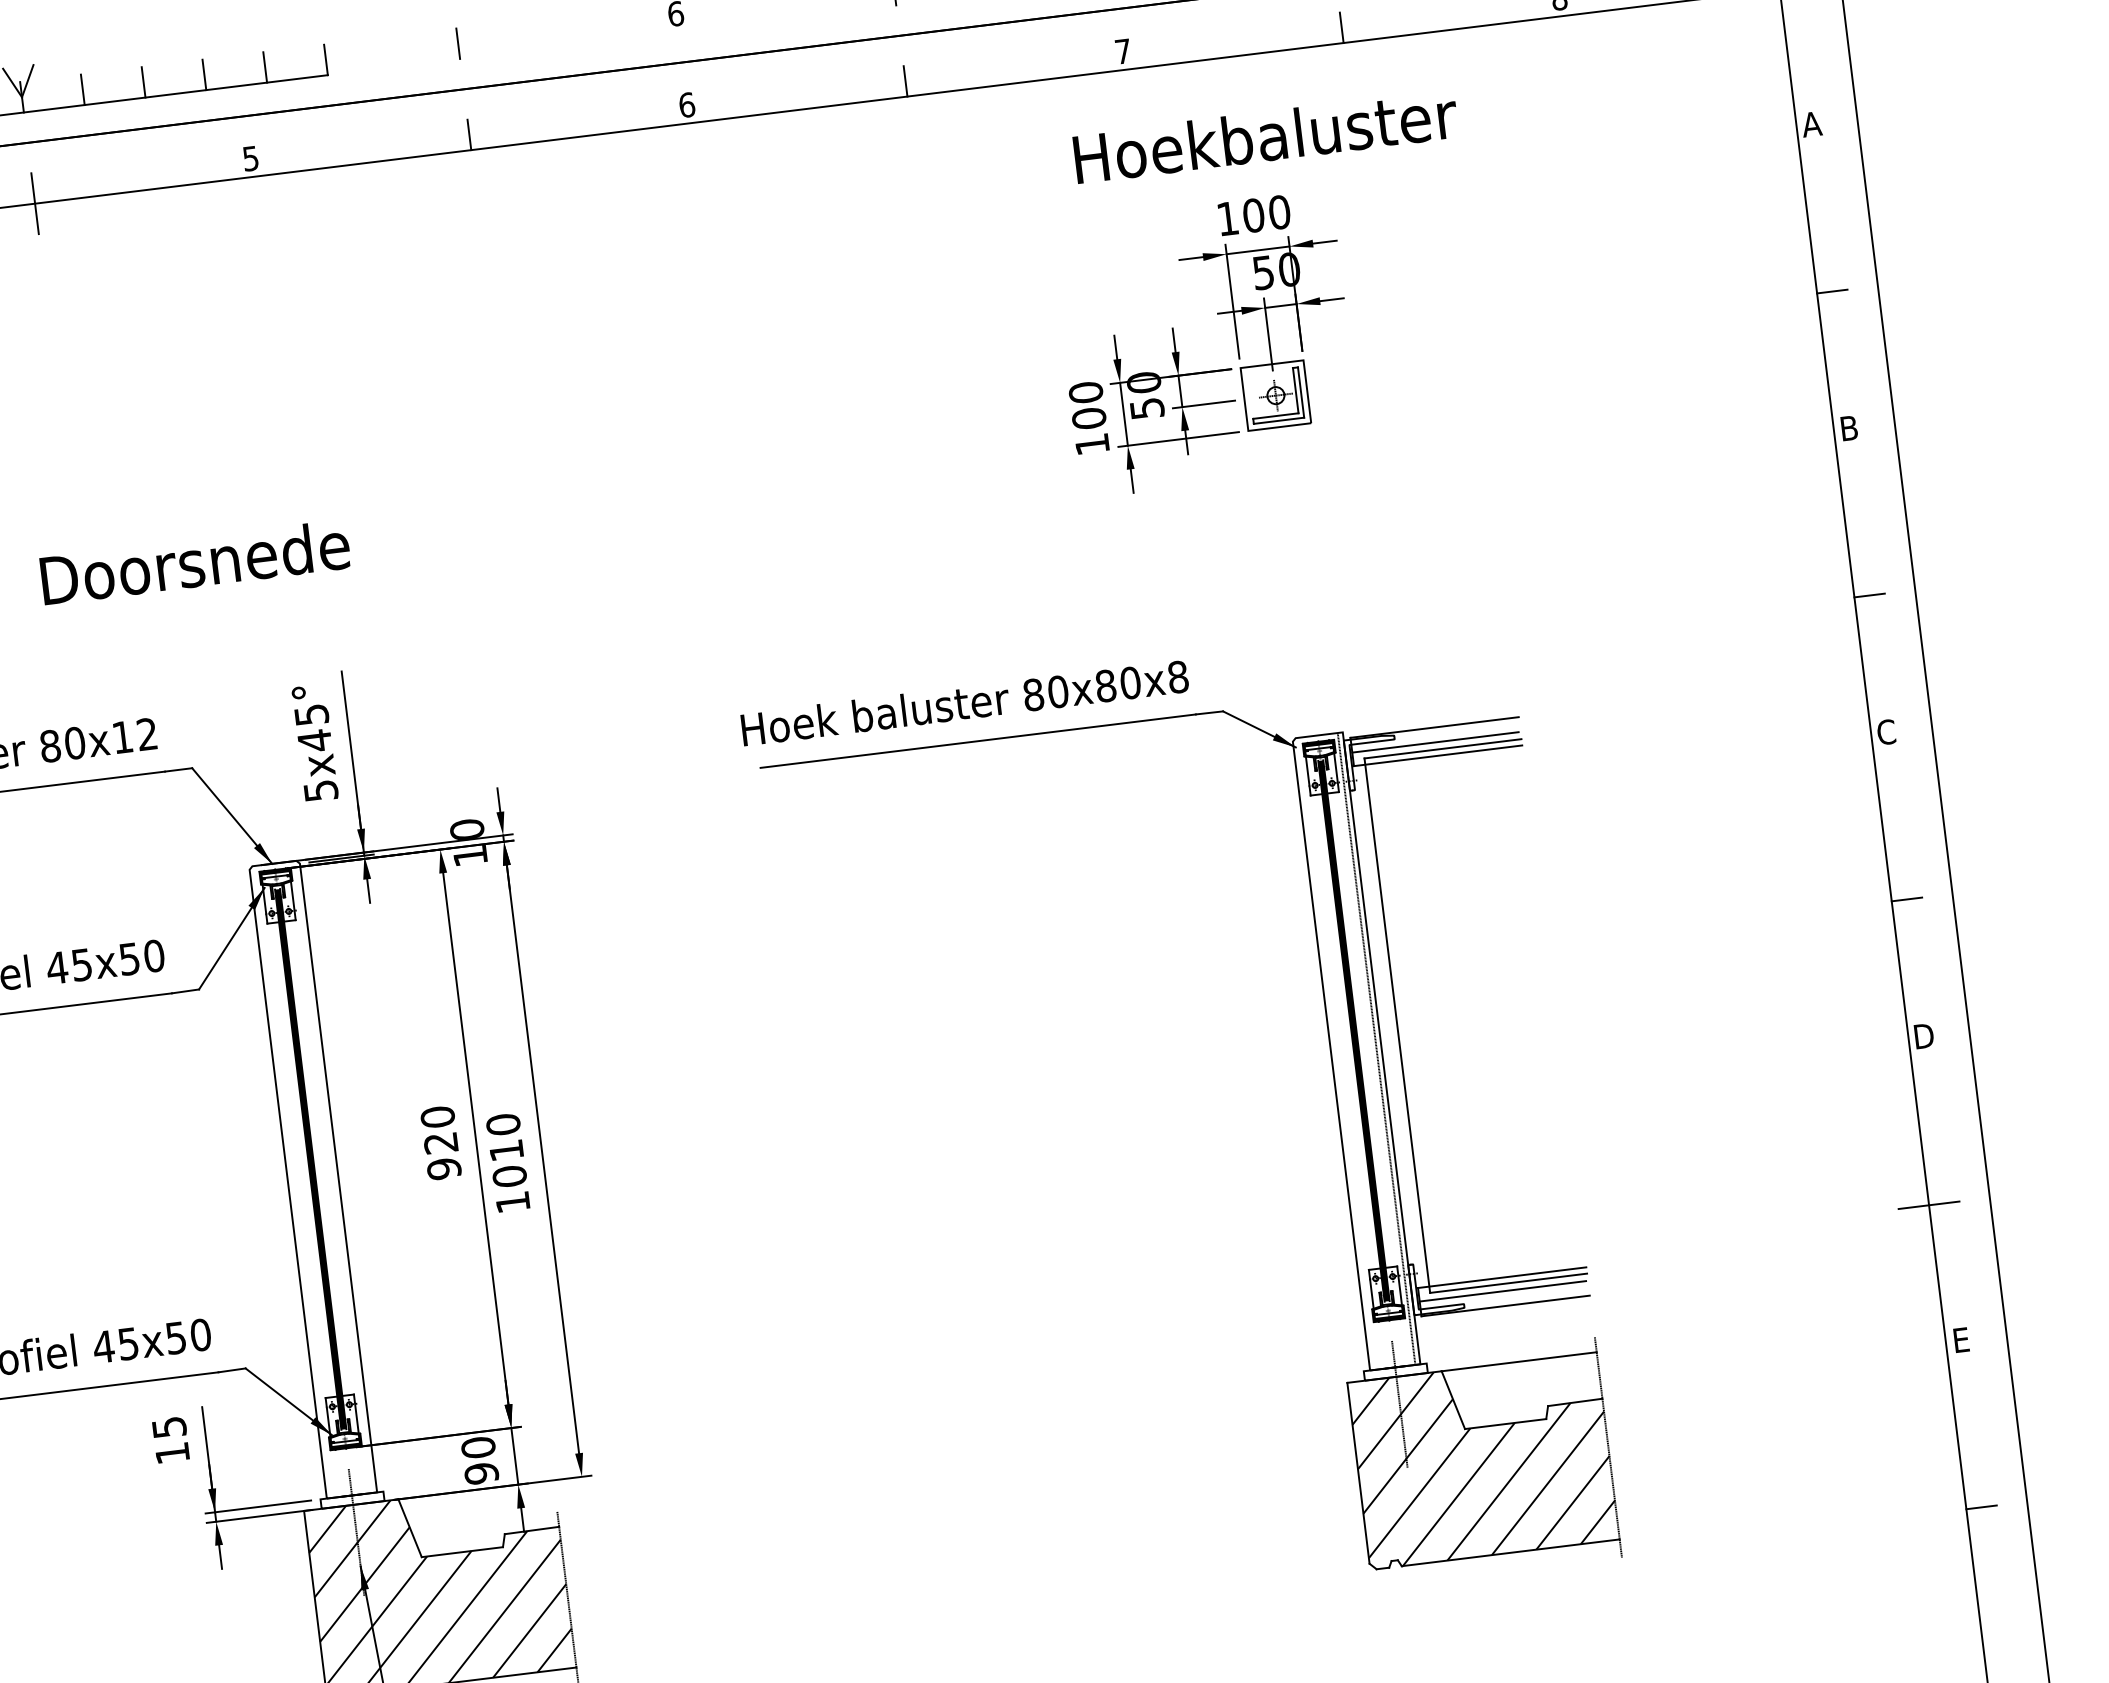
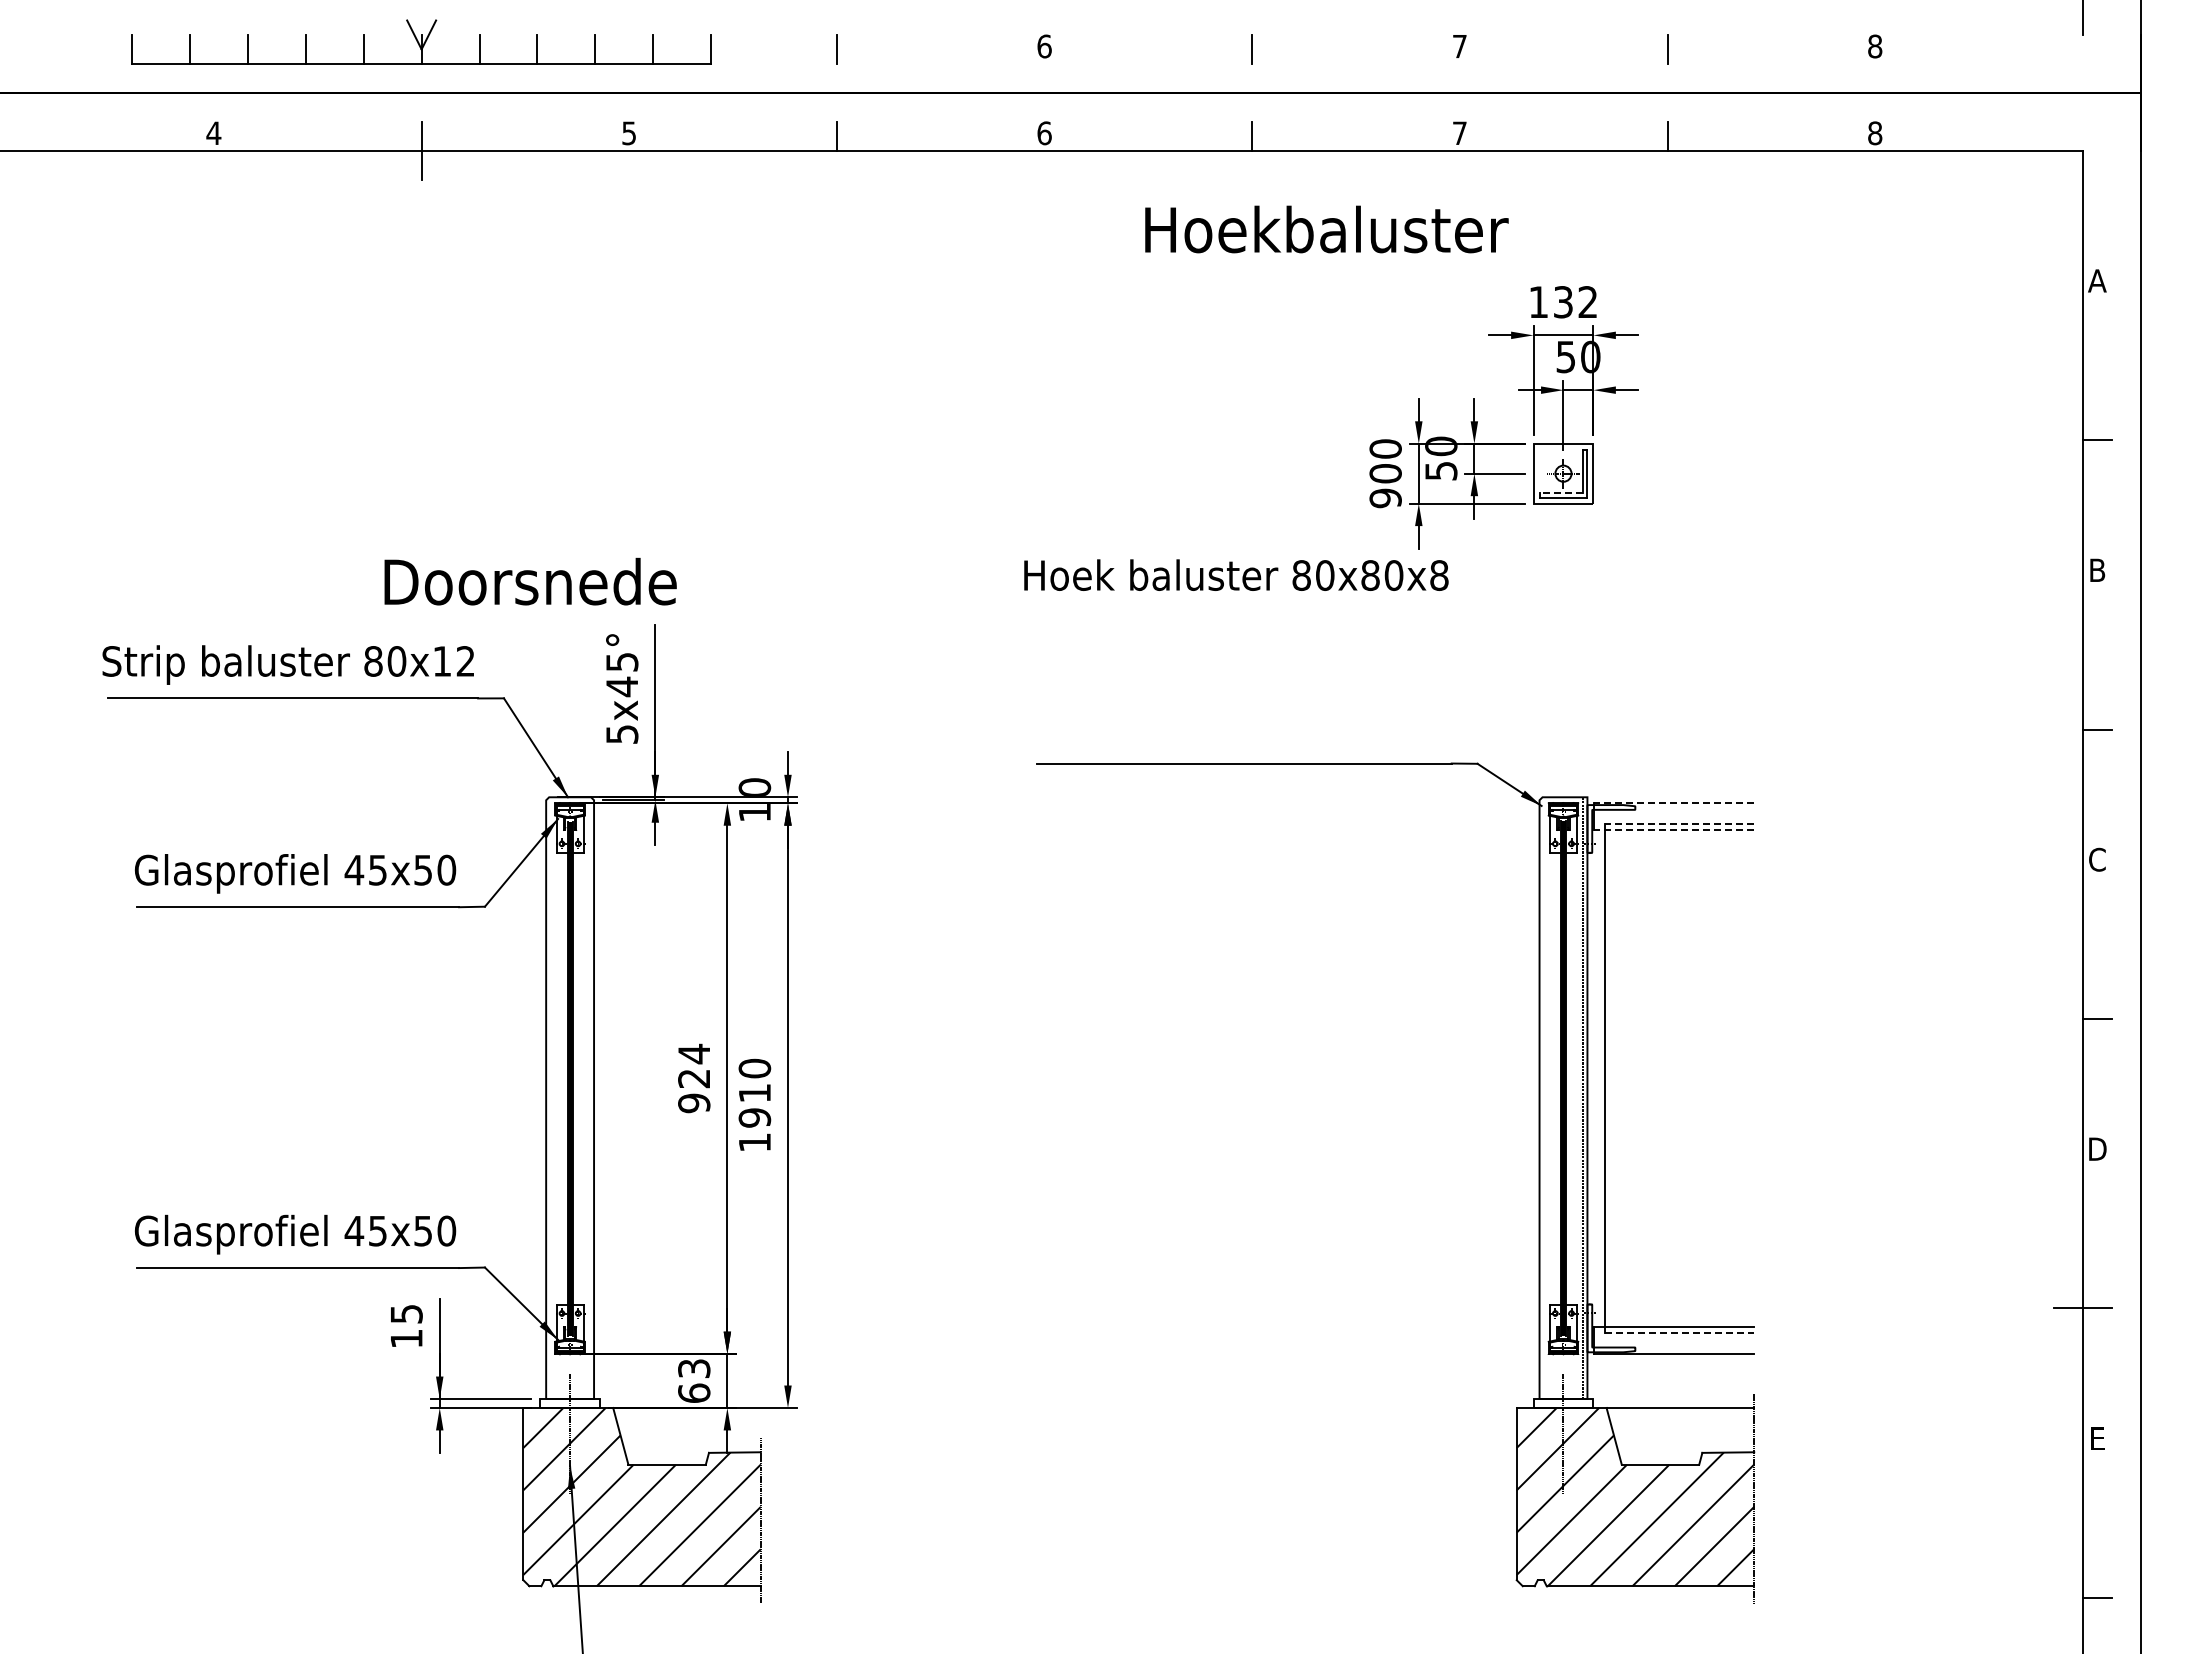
text: (1265, 136) -> (1326, 229), moved
text: (1266, 214) -> (1575, 302), 100 -> 132
line: (1276, 415) -> (1561, 492), solid -> dashed
text: (1092, 444) -> (1385, 498), 100 -> 900
text: (195, 562) -> (530, 581), moved
text: (964, 702) -> (1236, 574), moved
line: (1433, 727) -> (1673, 803), solid -> dashed
line: (1435, 742) -> (1673, 817), removed
line: (1443, 749) -> (1679, 824), solid -> dashed
line: (1437, 756) -> (1673, 830), solid -> dashed
text: (438, 1116) -> (694, 1053), 920 -> 924
text: (509, 1176) -> (754, 1117), 1010 -> 1910
line: (1508, 1283) -> (1679, 1333), solid -> dashed
line: (1503, 1291) -> (1673, 1340), removed
text: (480, 1461) -> (694, 1381), 90 -> 63

